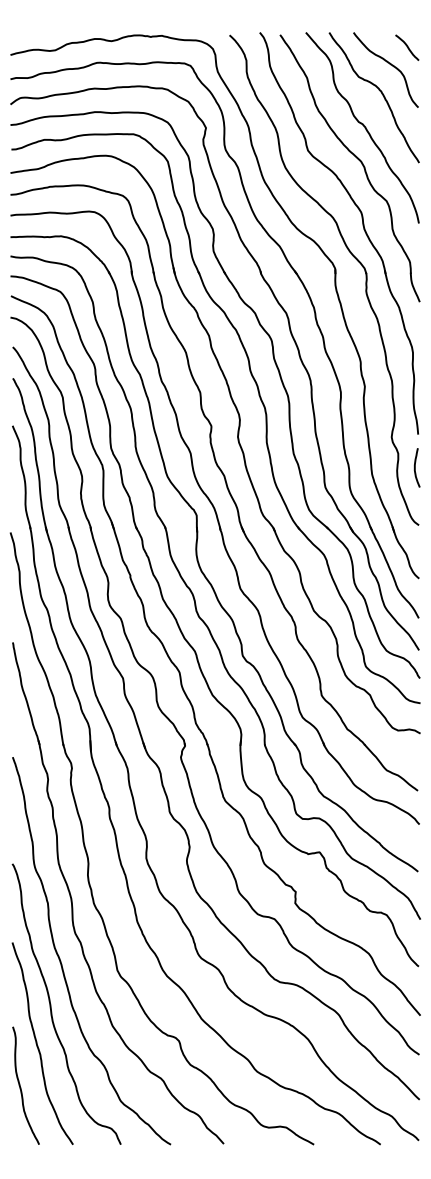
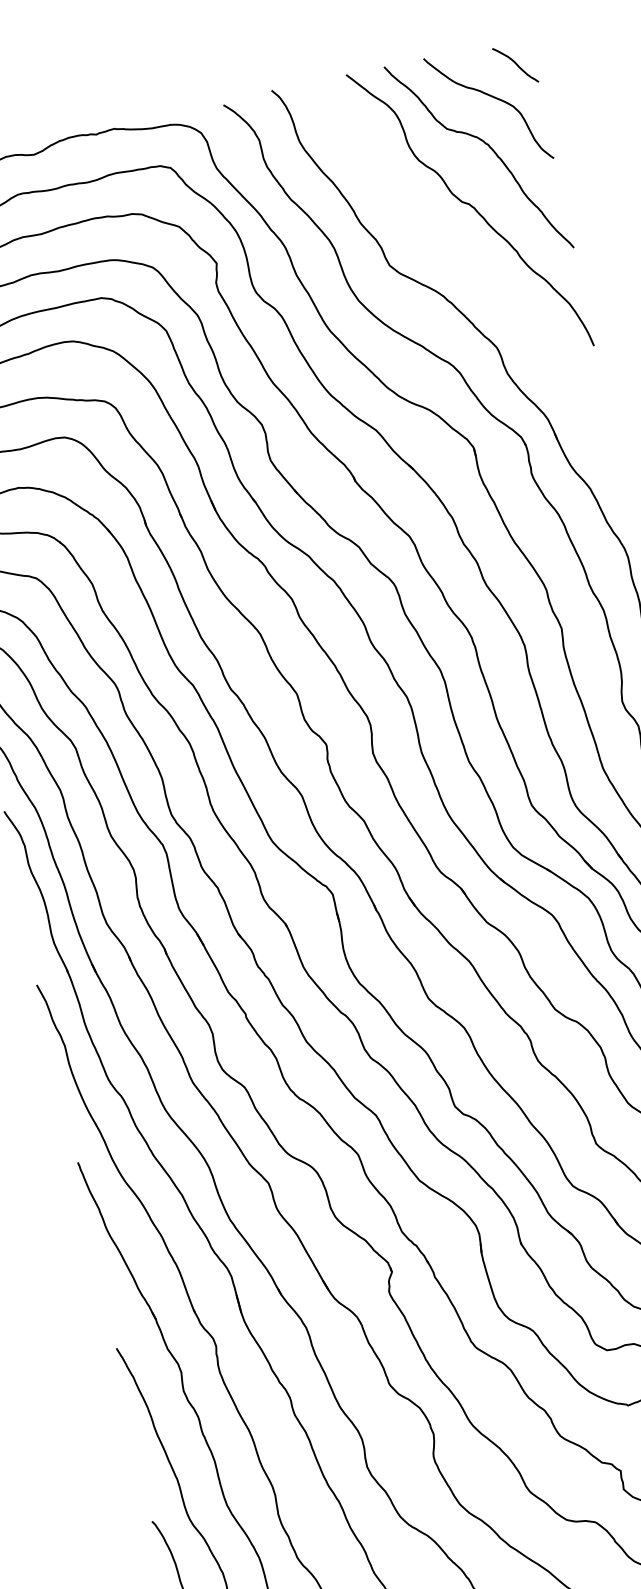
part: (357, 159) -> (472, 263), removed

